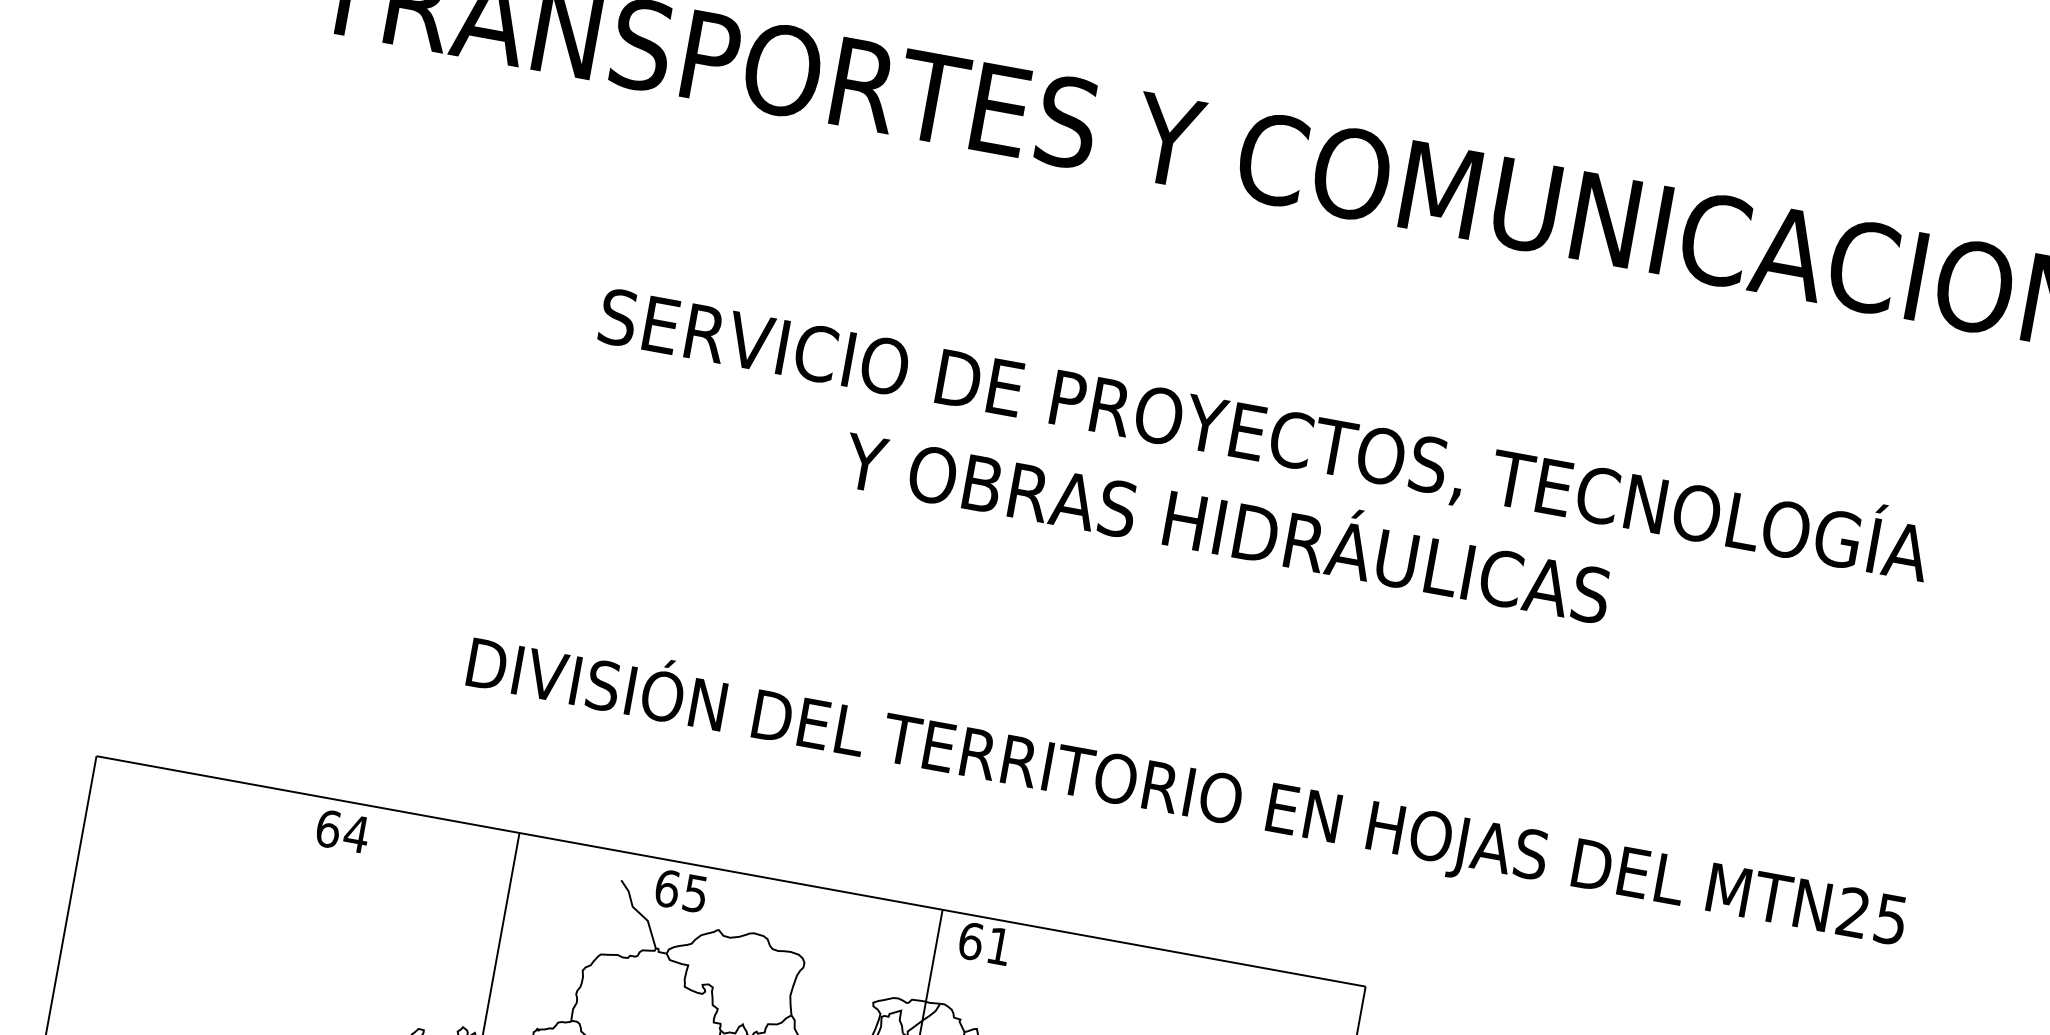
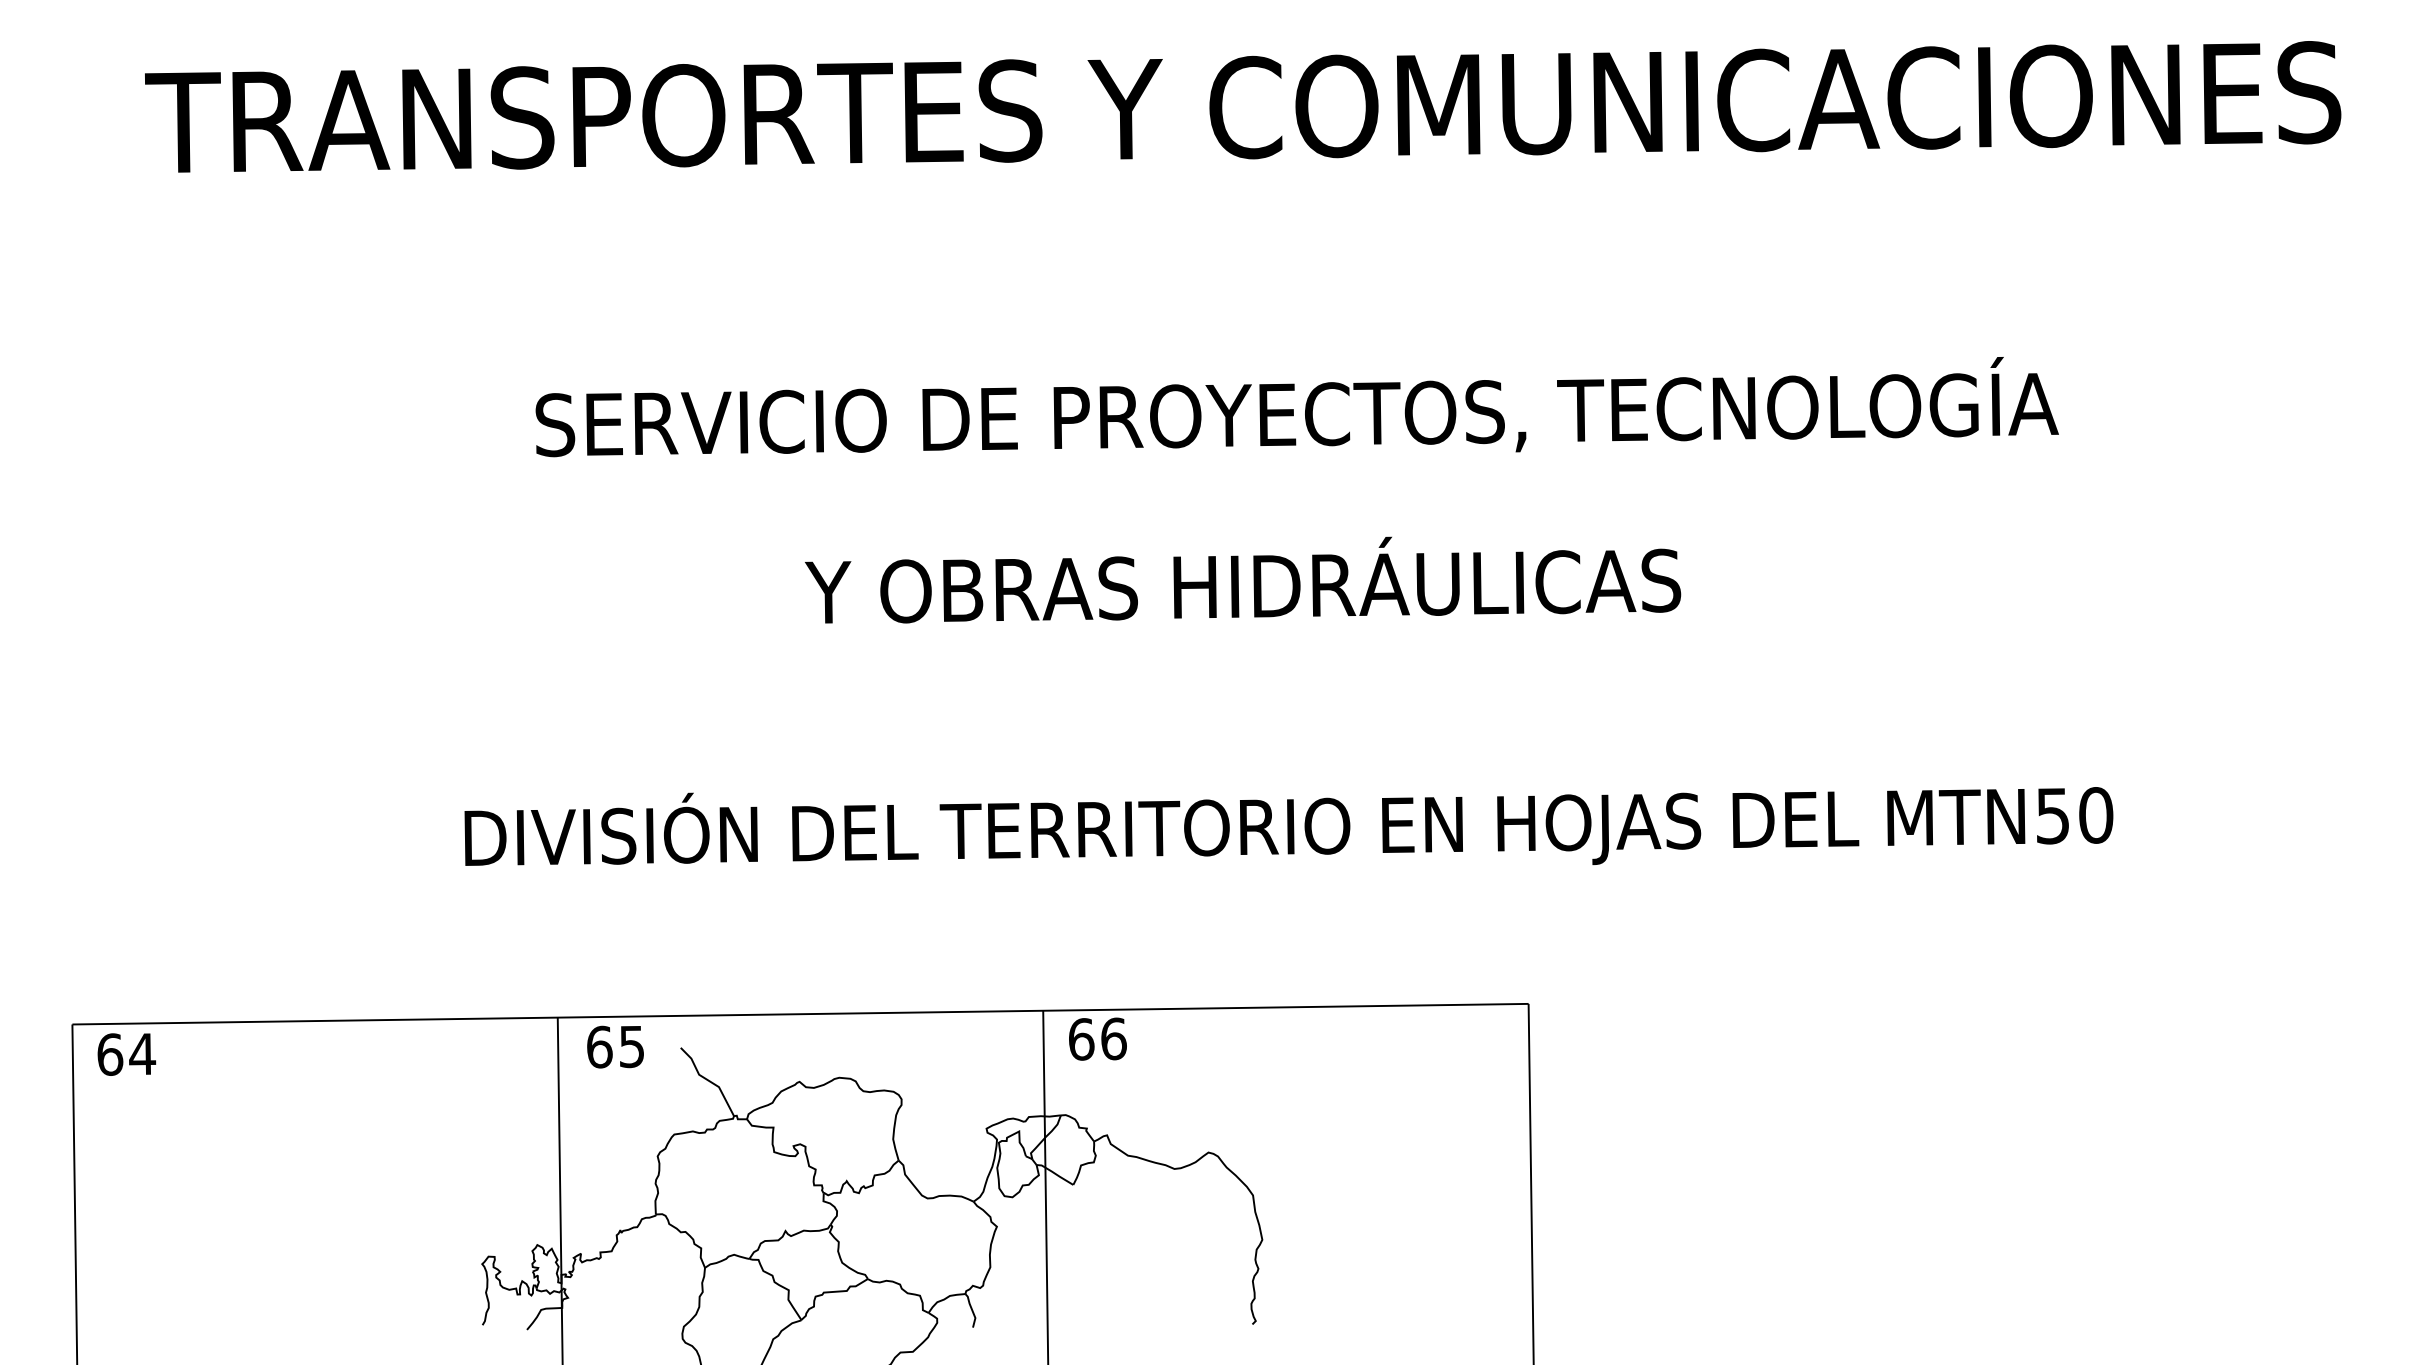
text: (1228, 522) -> (1243, 579), moved
text: (342, 831) -> (126, 1054), moved
text: (681, 890) -> (615, 1046), moved
text: (1872, 915) -> (2074, 815), MTN25 -> MTN50
text: (998, 945) -> (1113, 1038), 61 -> 66

